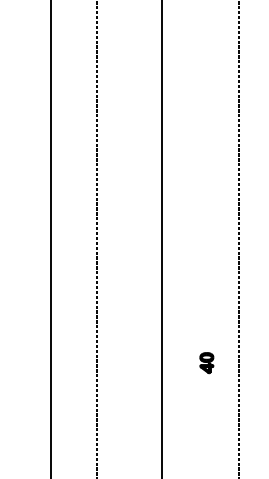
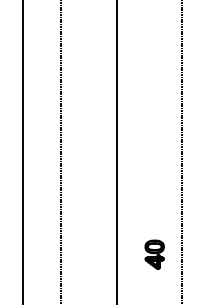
part: (206, 362) -> (154, 254), size x1.67

